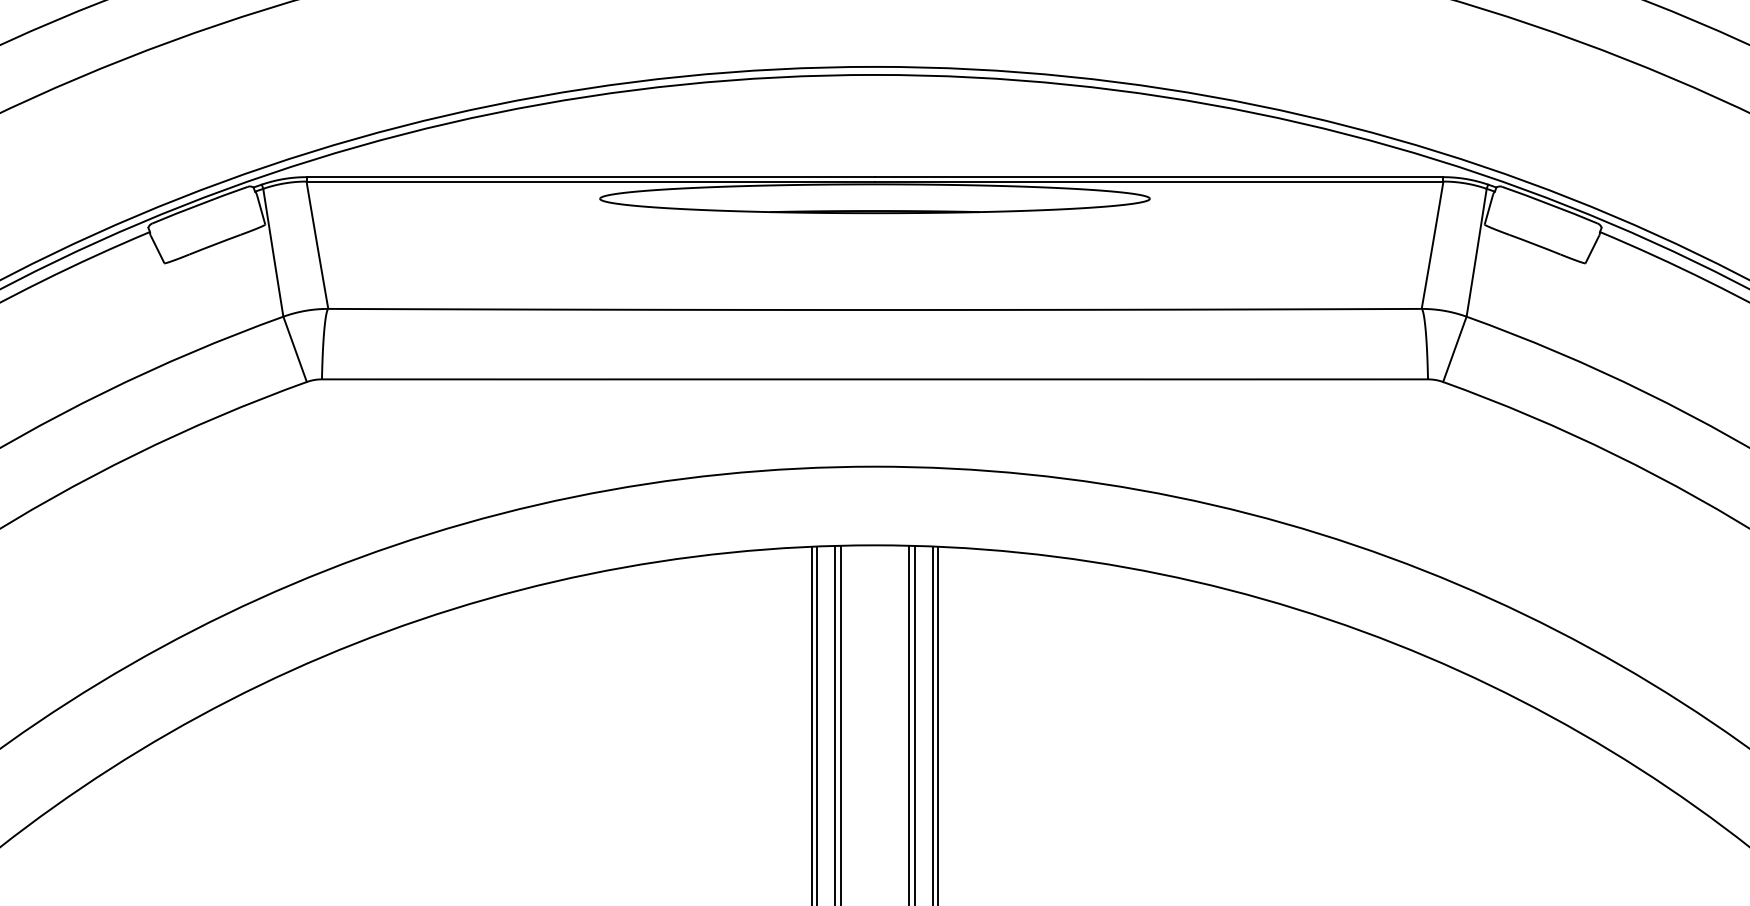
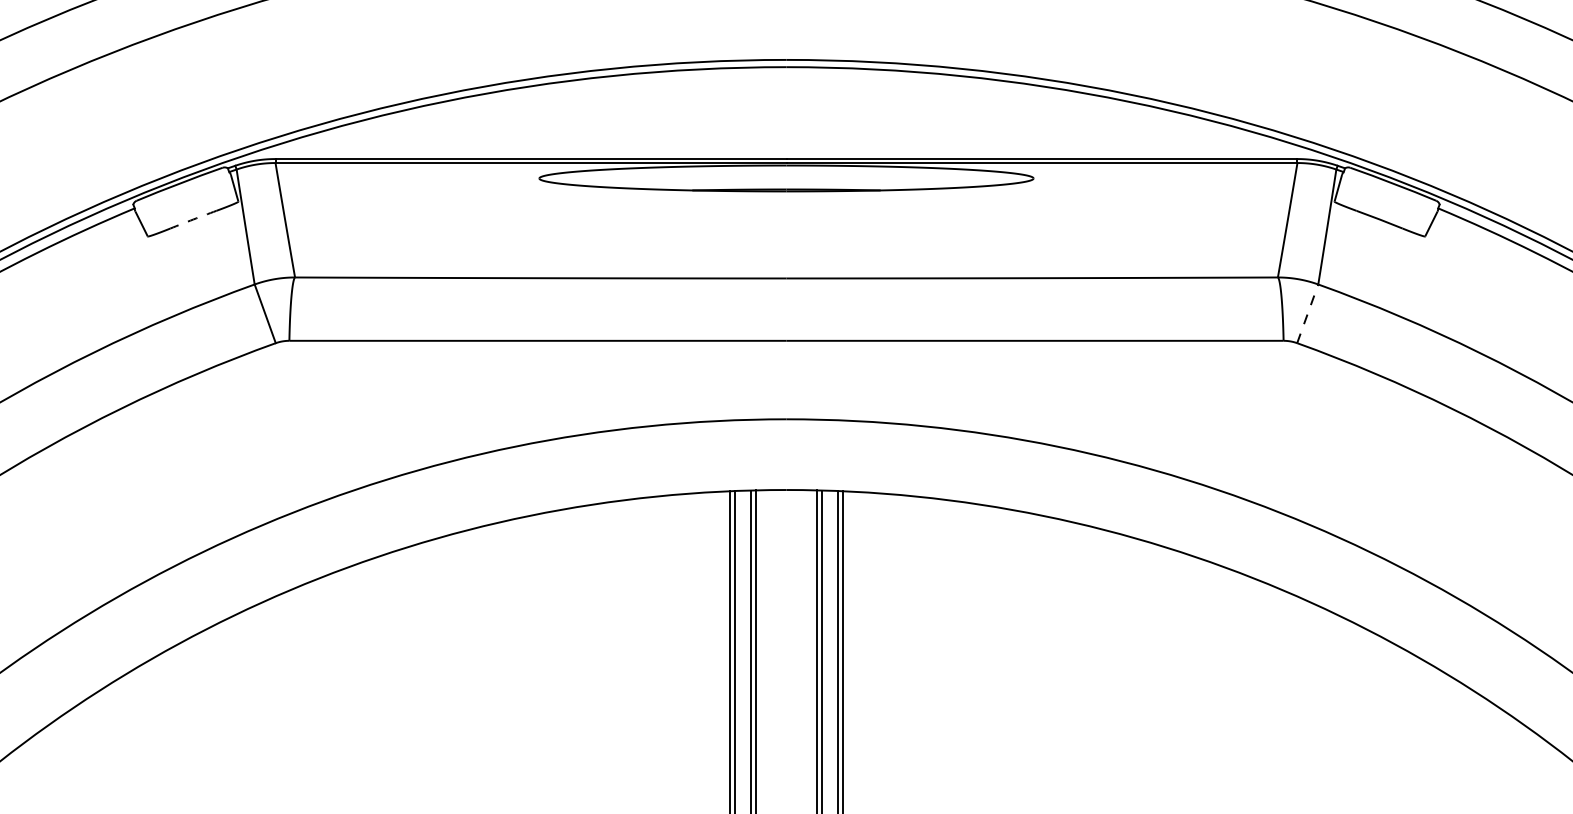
arc: (215, 244) -> (193, 219), solid -> dashed
line: (1454, 349) -> (1307, 313), solid -> dashed

